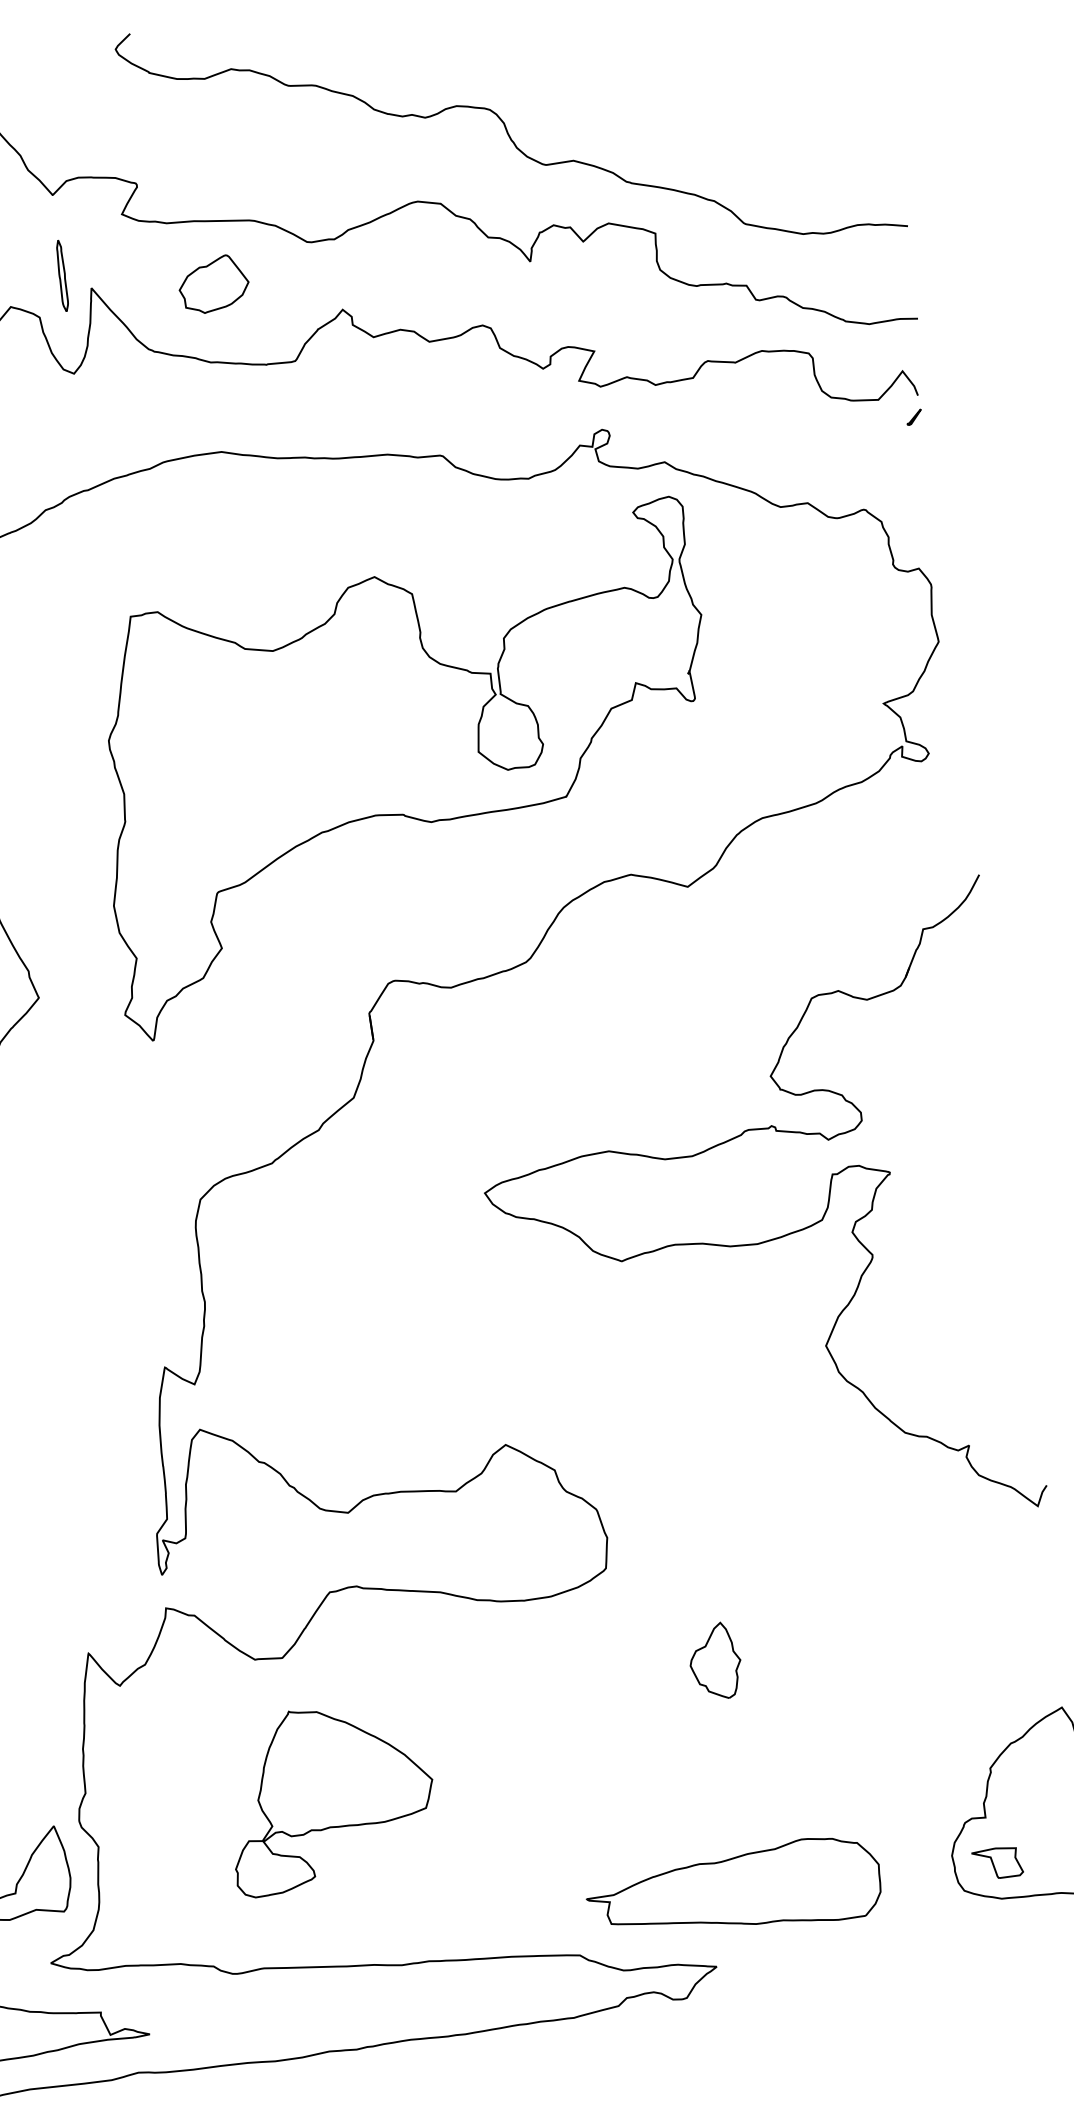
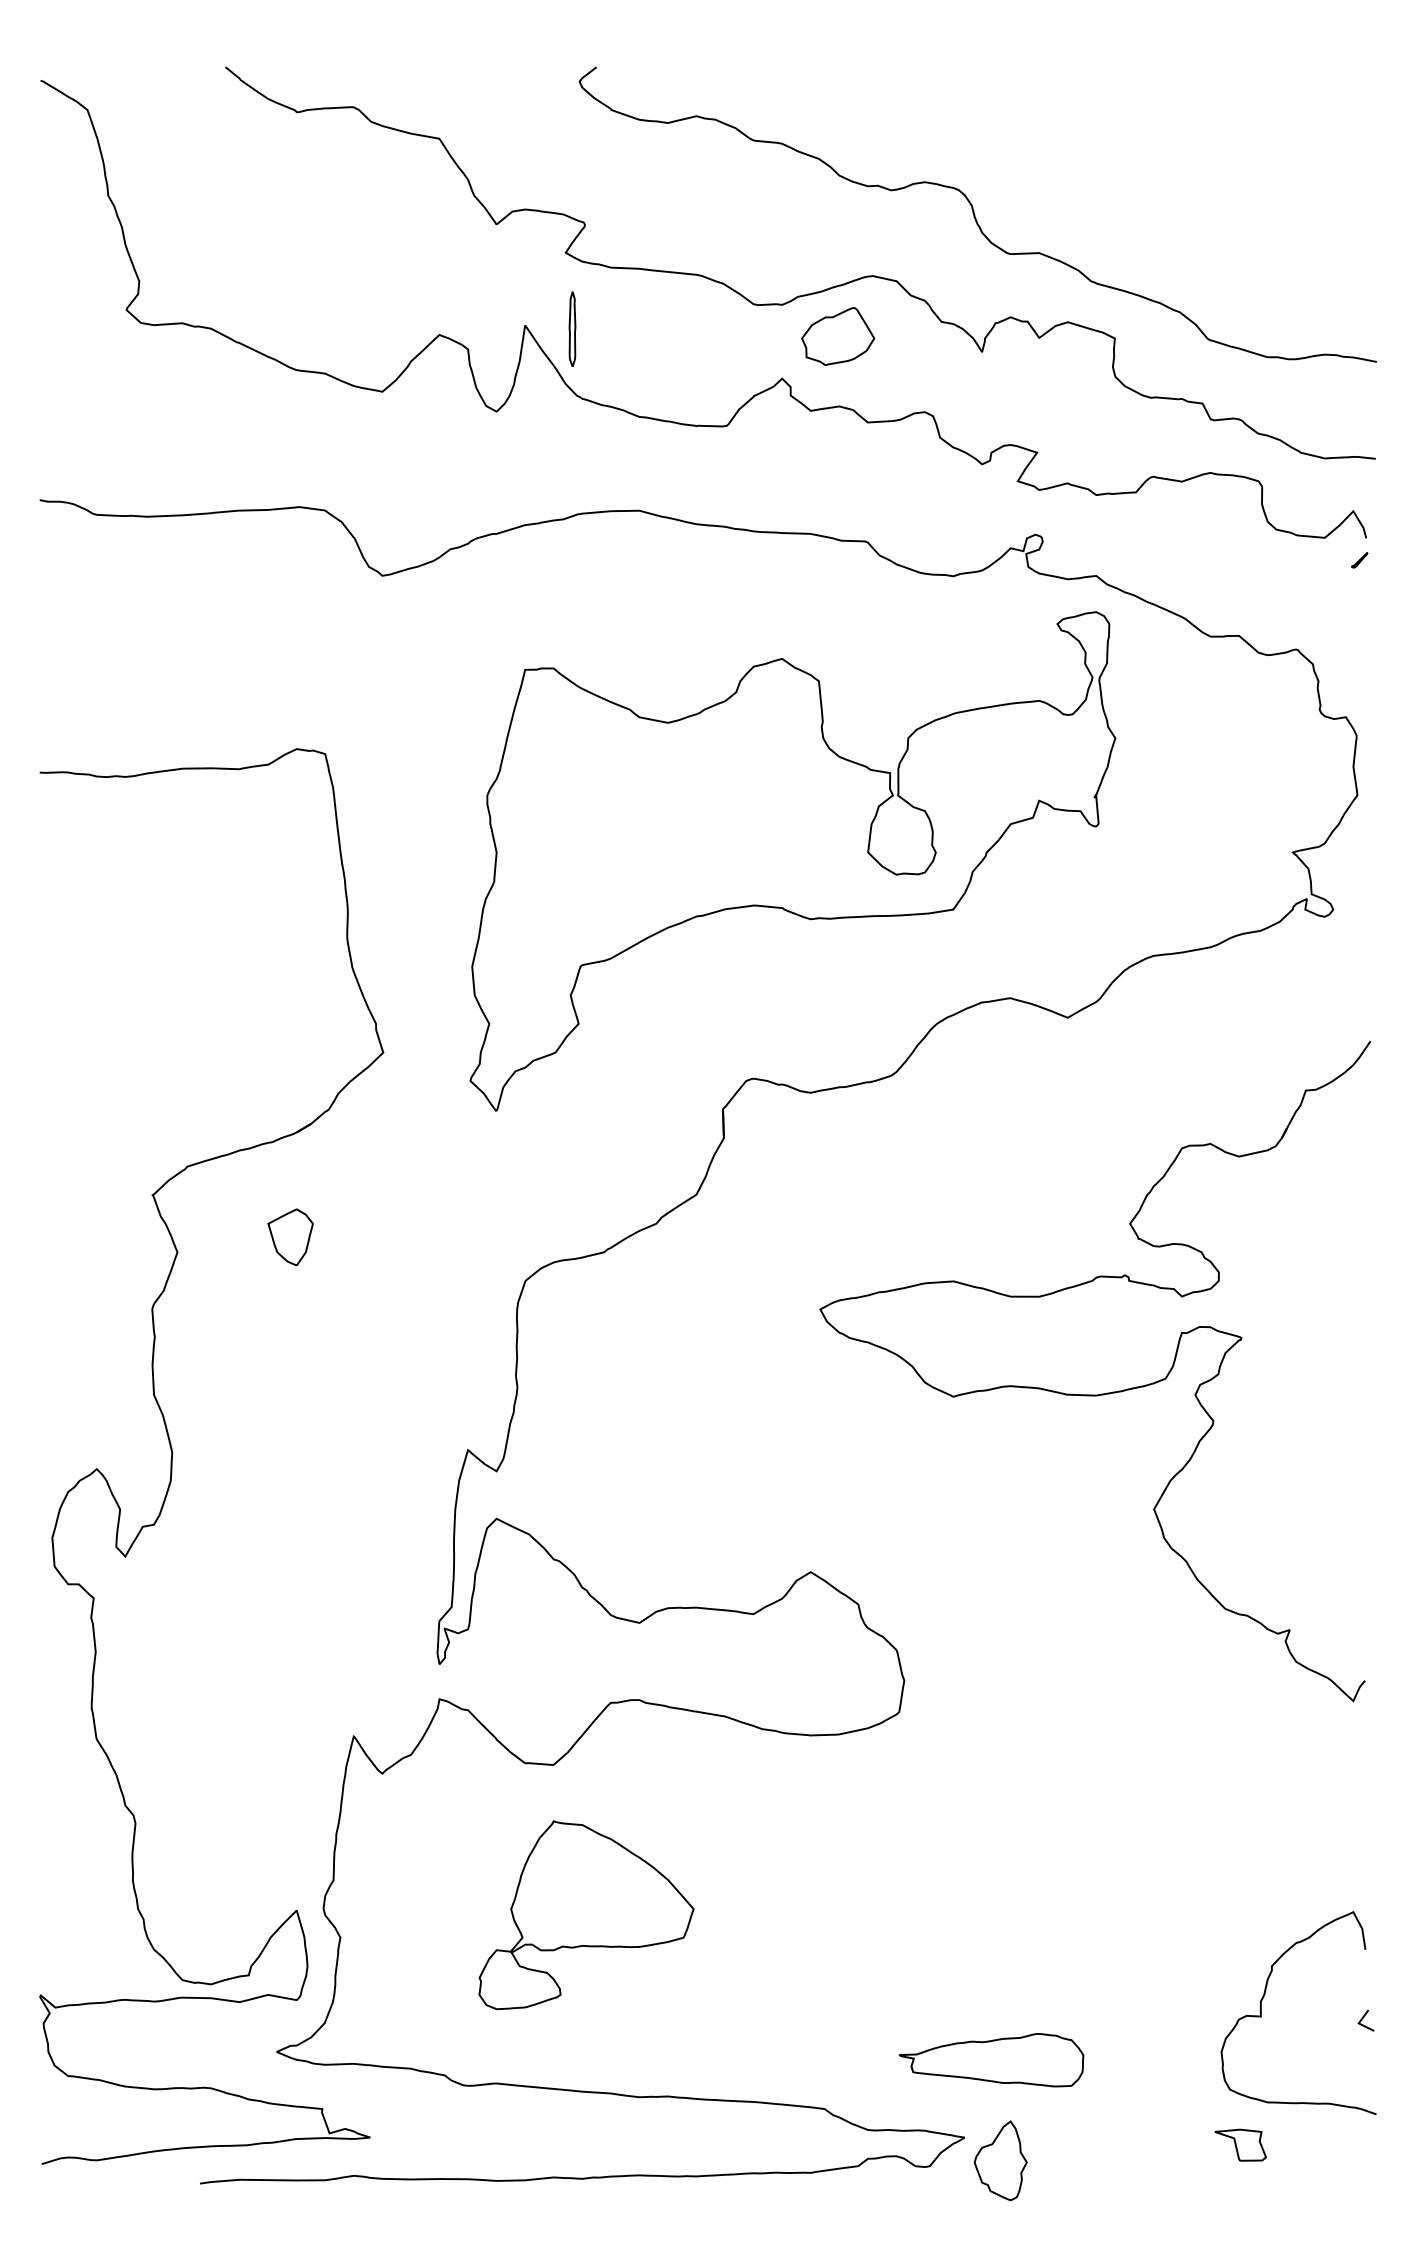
part: (62, 275) -> (572, 328), moved
part: (214, 284) -> (838, 336), moved
part: (715, 1661) -> (1000, 2160), moved
part: (997, 1862) -> (1240, 2144), moved
part: (733, 1889) -> (991, 2059), size x0.6

